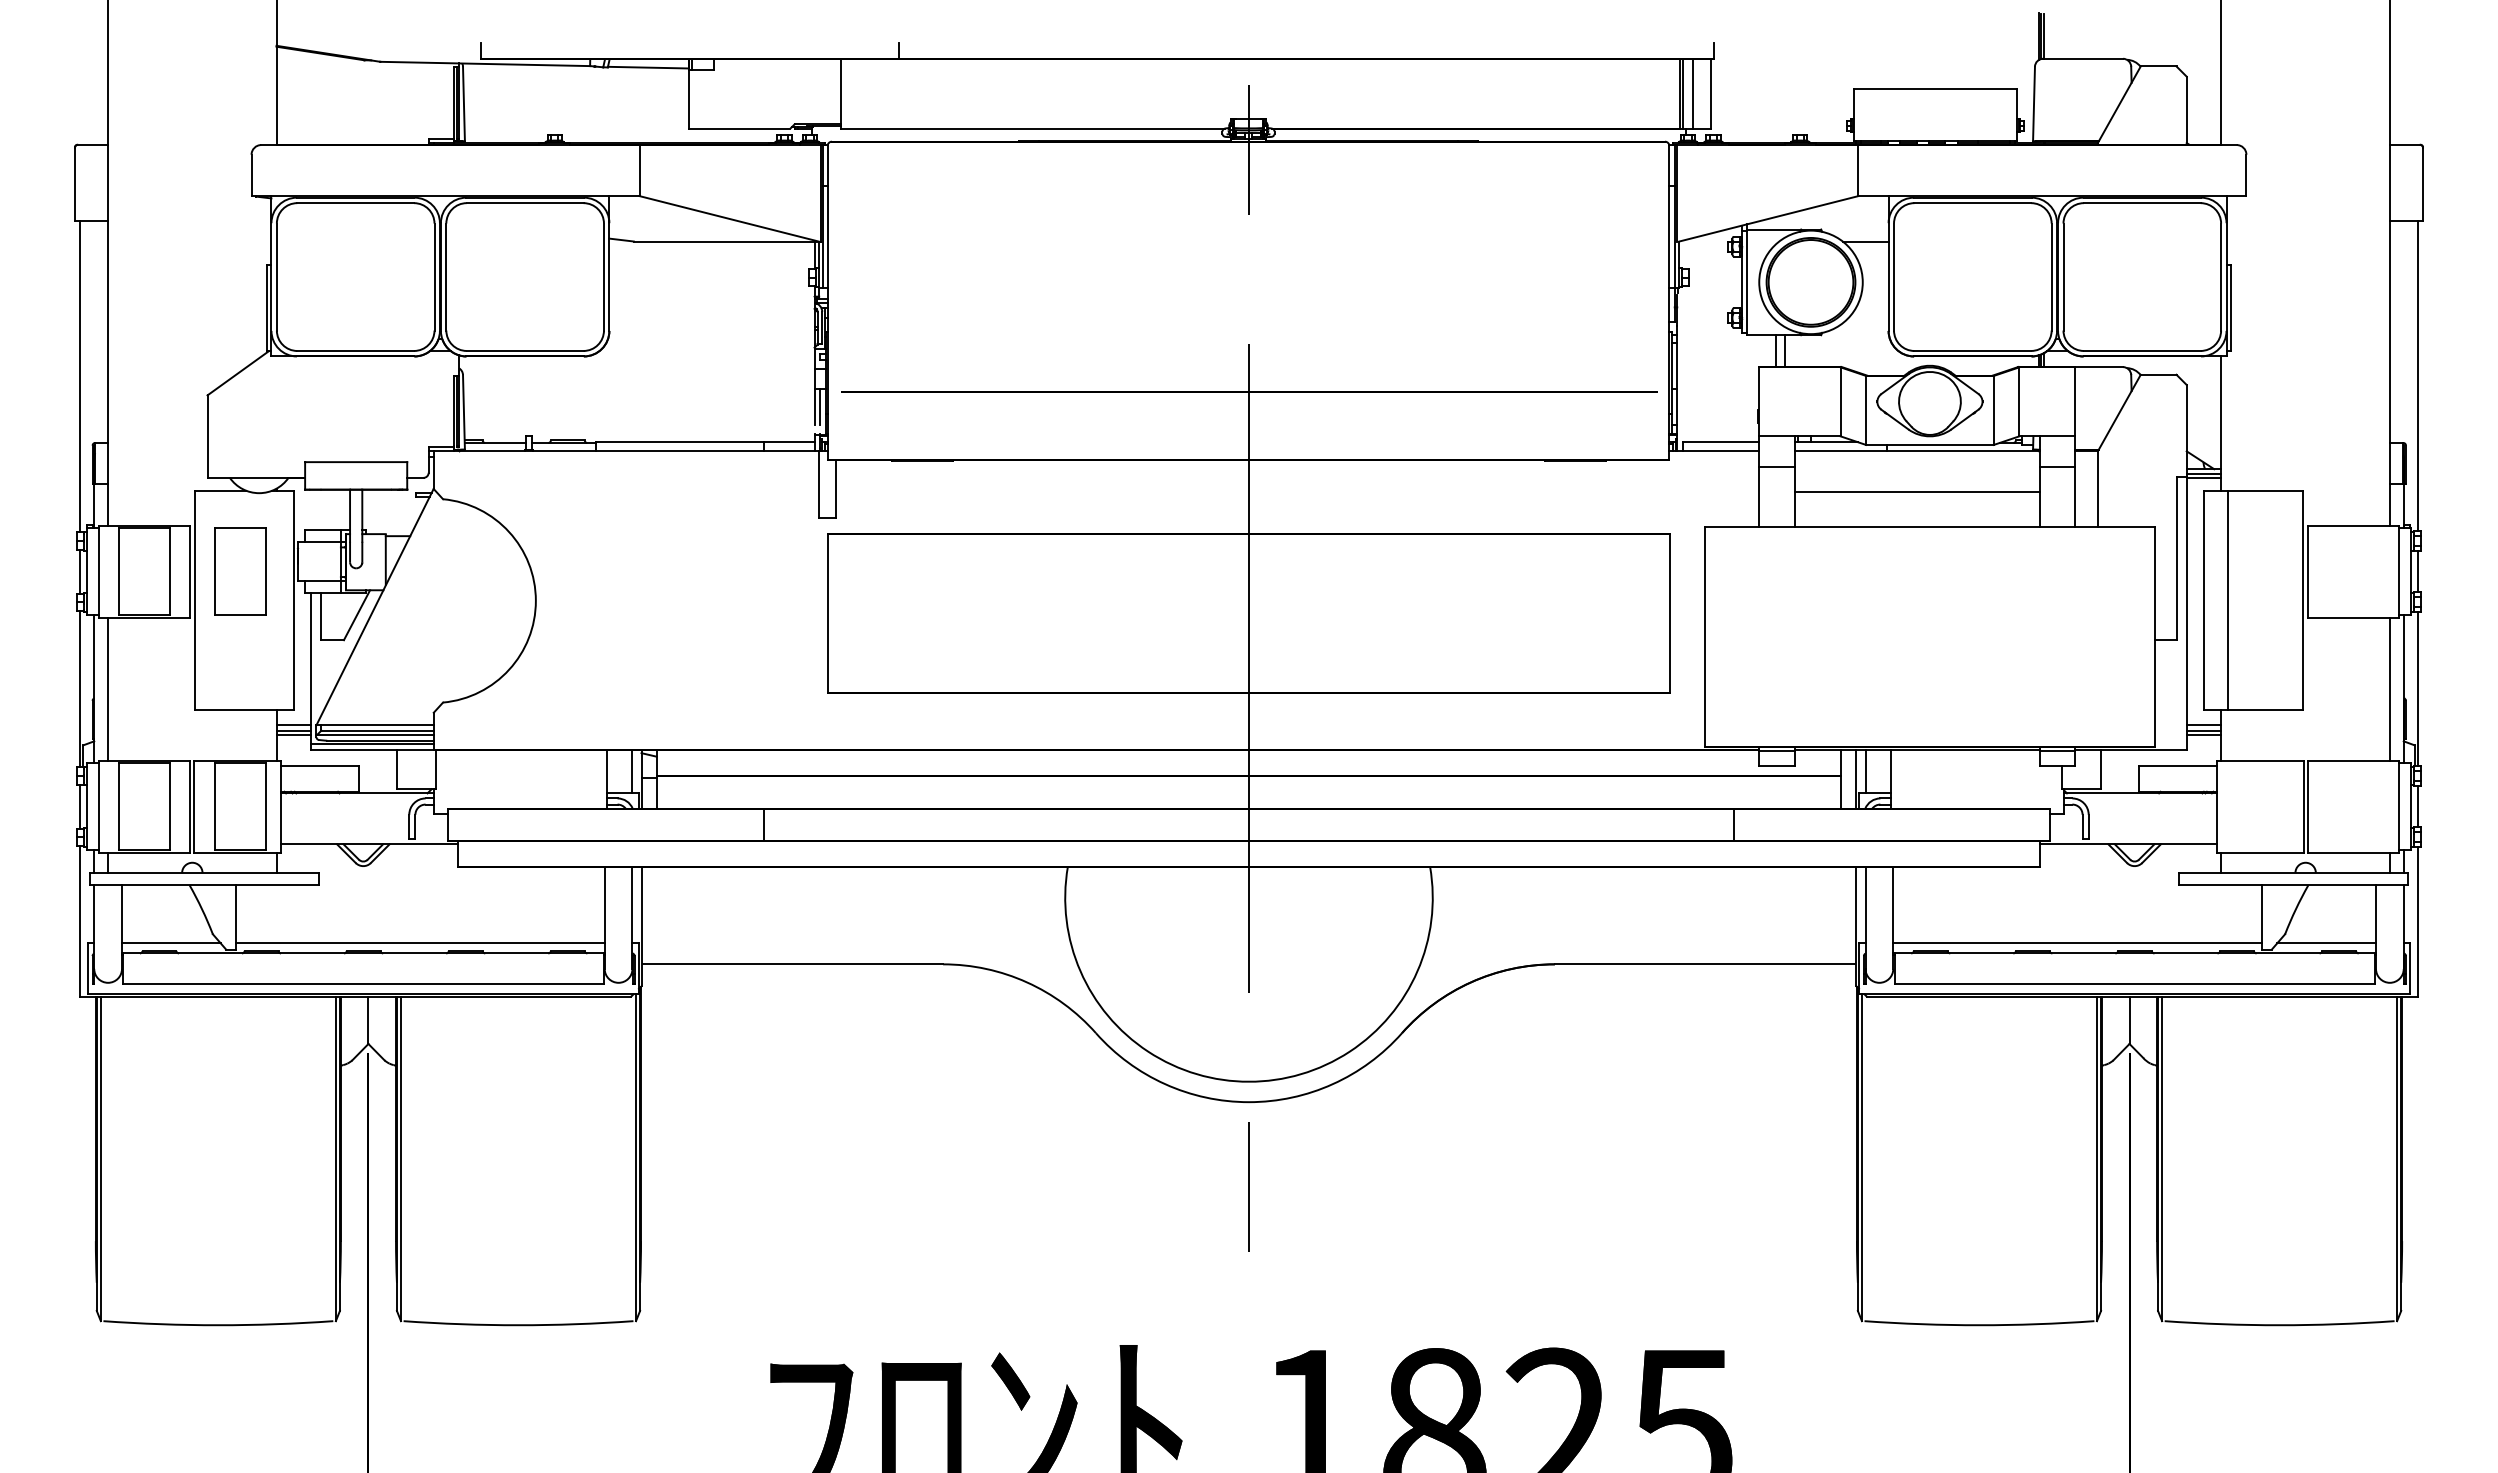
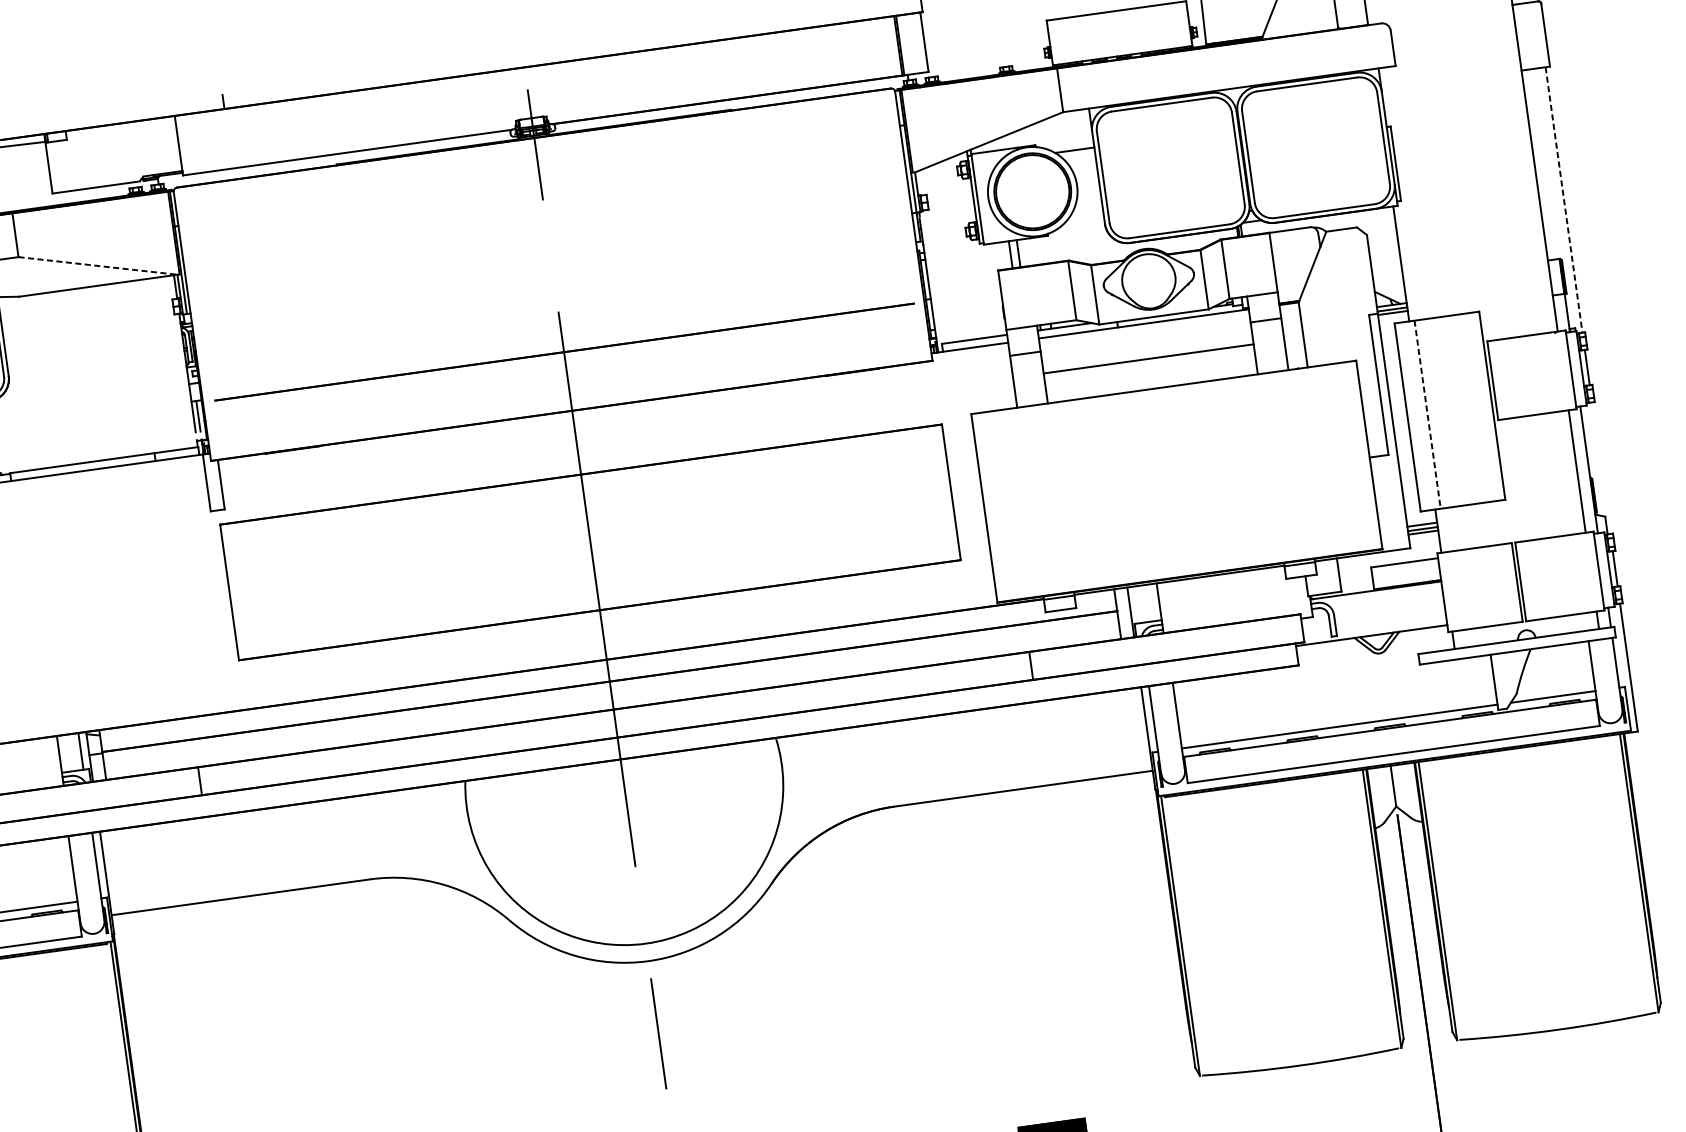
line: (1693, 93) -> (909, 43), removed
line: (729, 218) -> (98, 265), solid -> dashed
line: (2417, 376) -> (1563, 200), solid -> dashed
line: (2227, 600) -> (1427, 414), solid -> dashed
line: (2417, 688) -> (1600, 467), removed
line: (1865, 771) -> (1137, 604), removed

